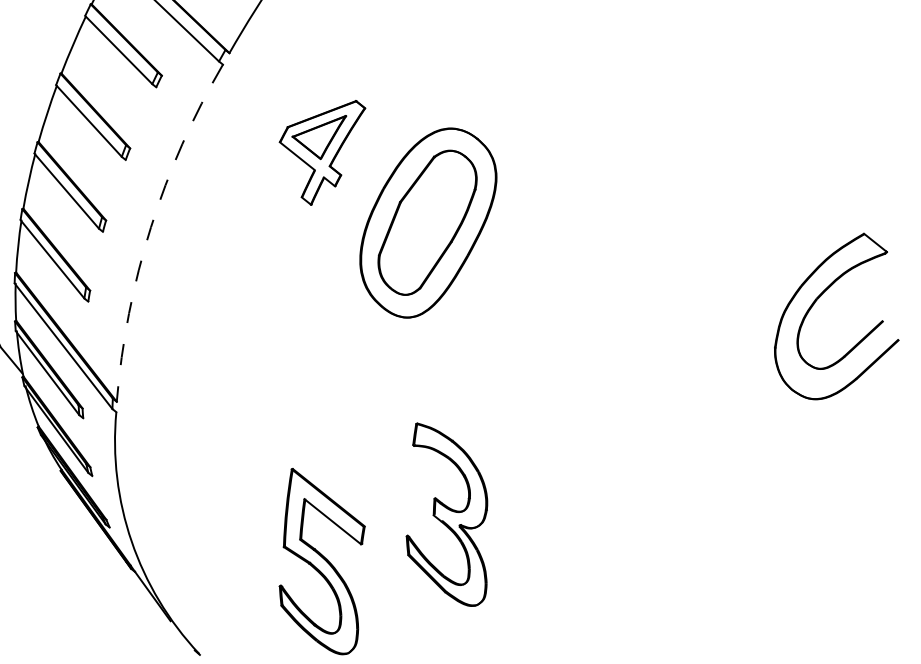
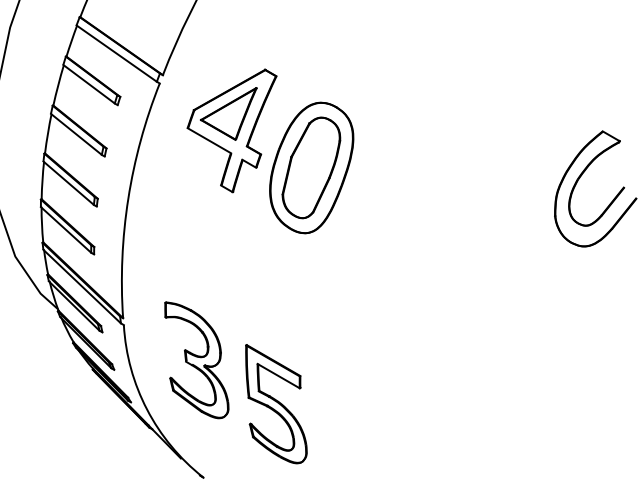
part: (318, 149) -> (231, 130), size x1.67
arc: (151, 226) -> (128, 198), dashed -> solid
part: (449, 515) -> (196, 360), moved

